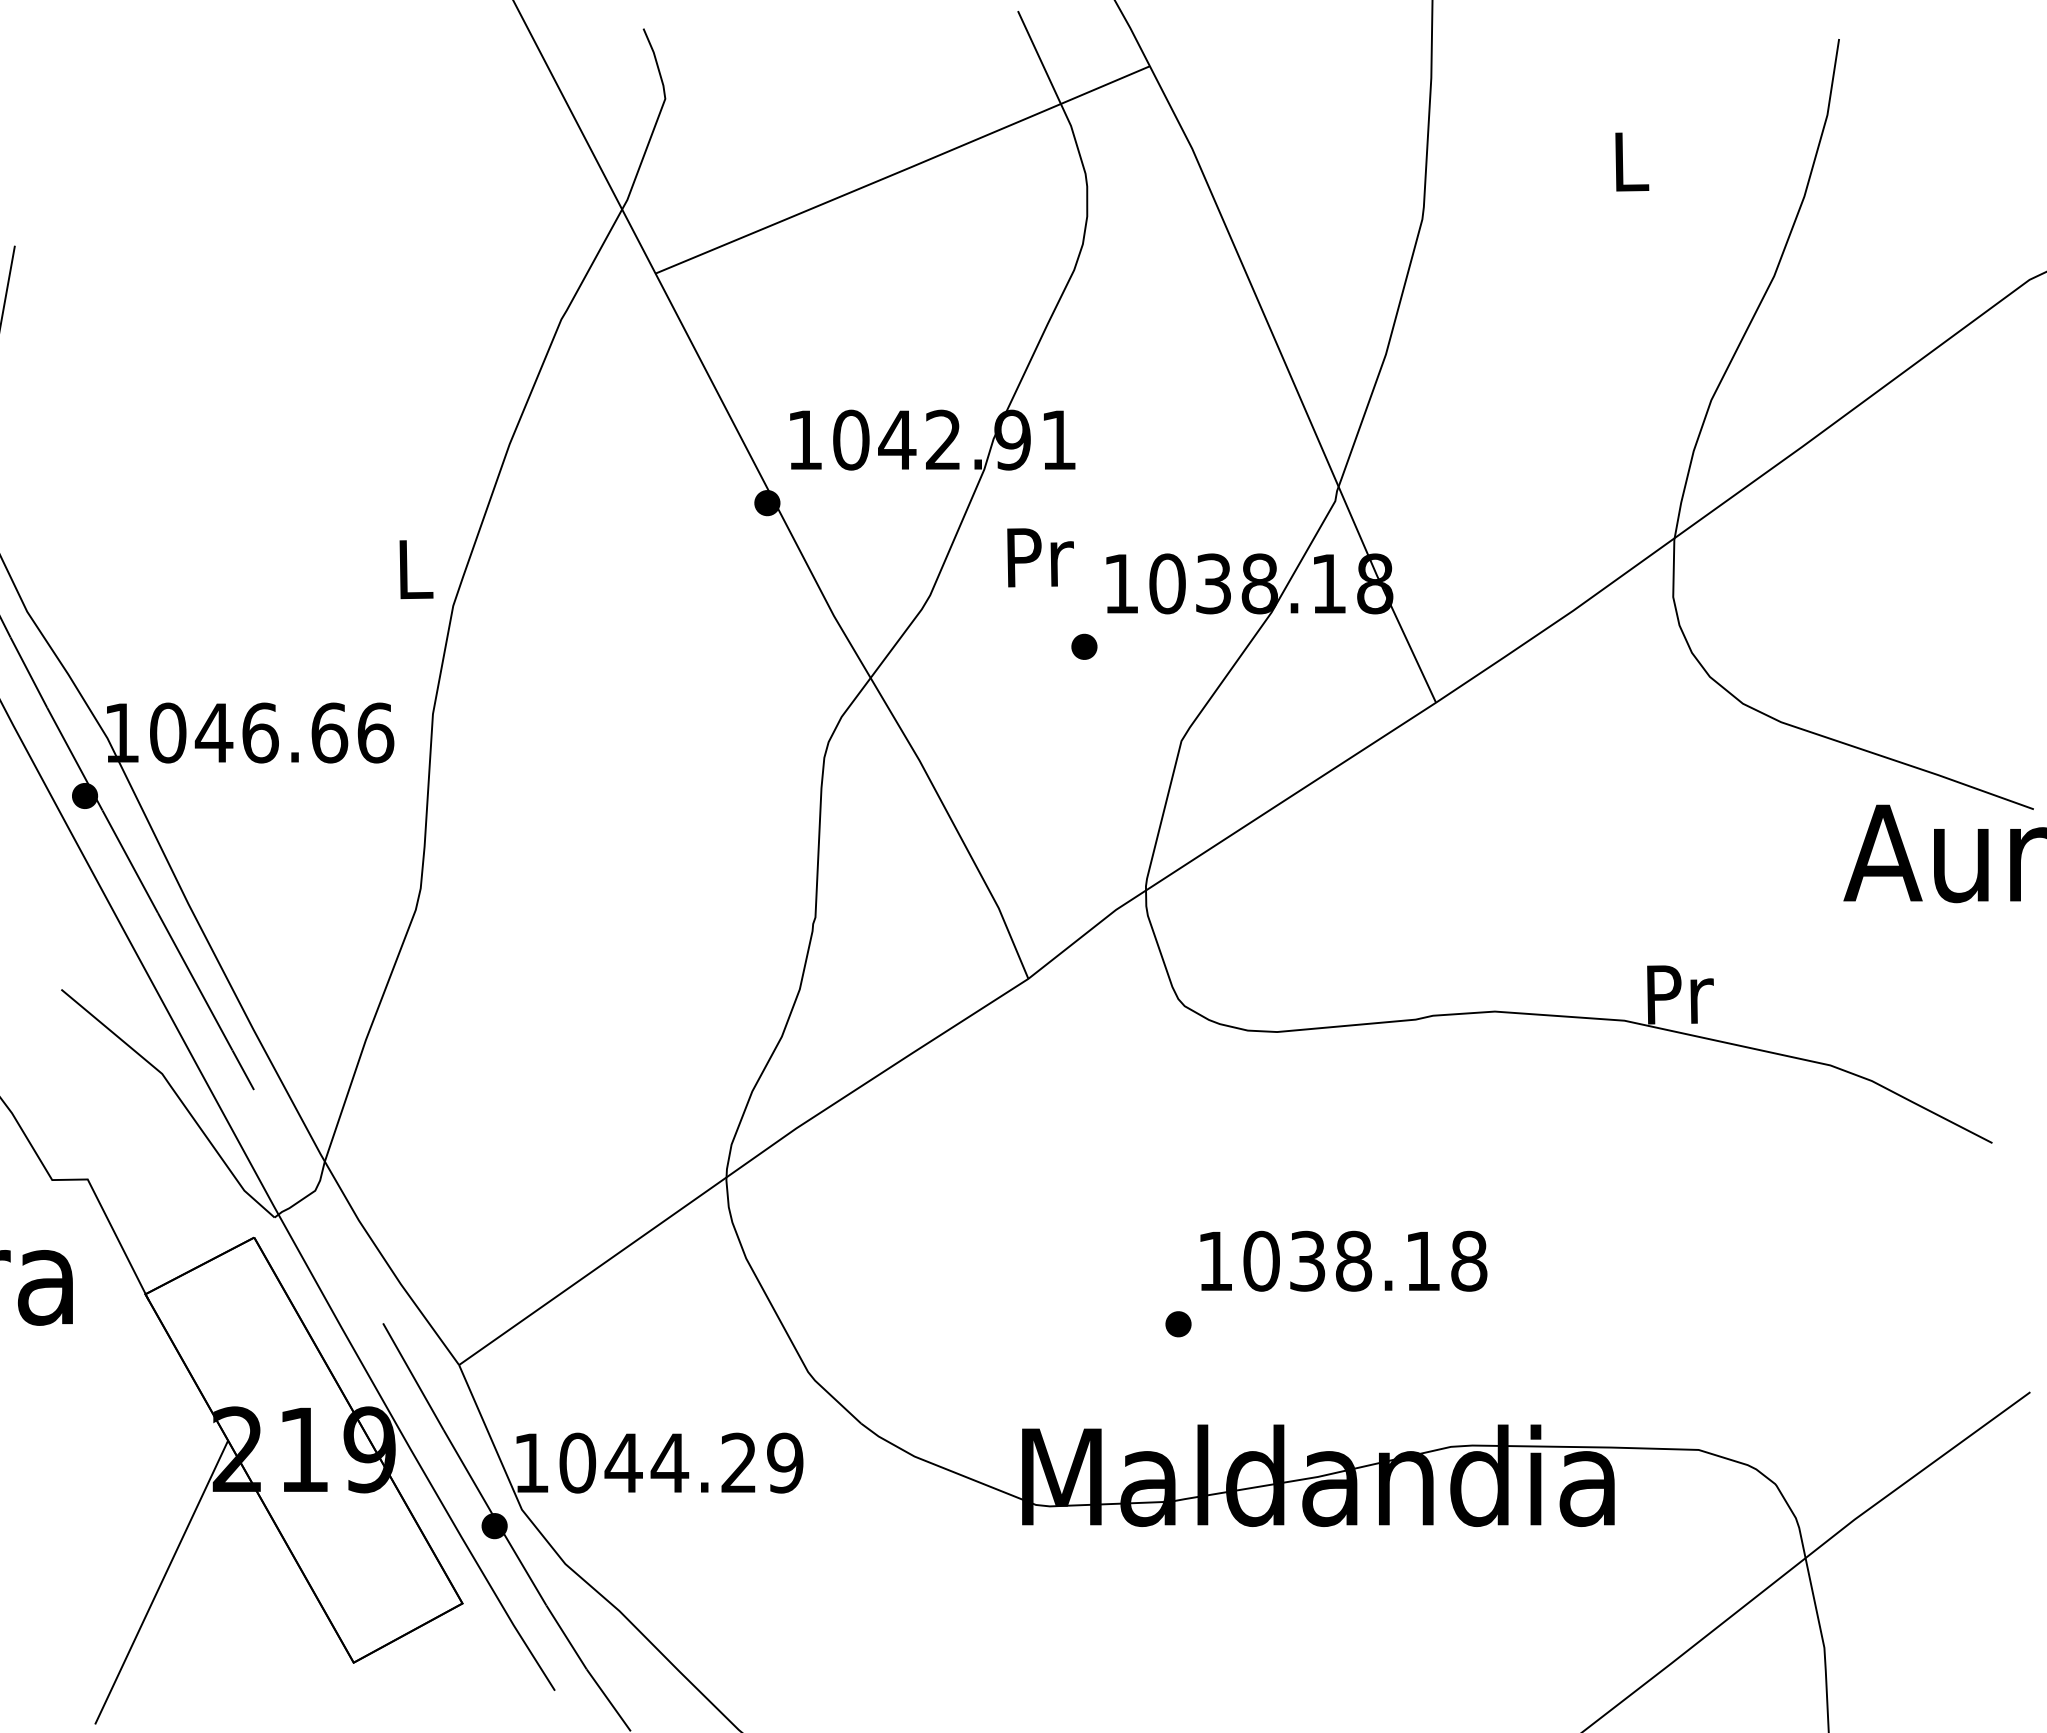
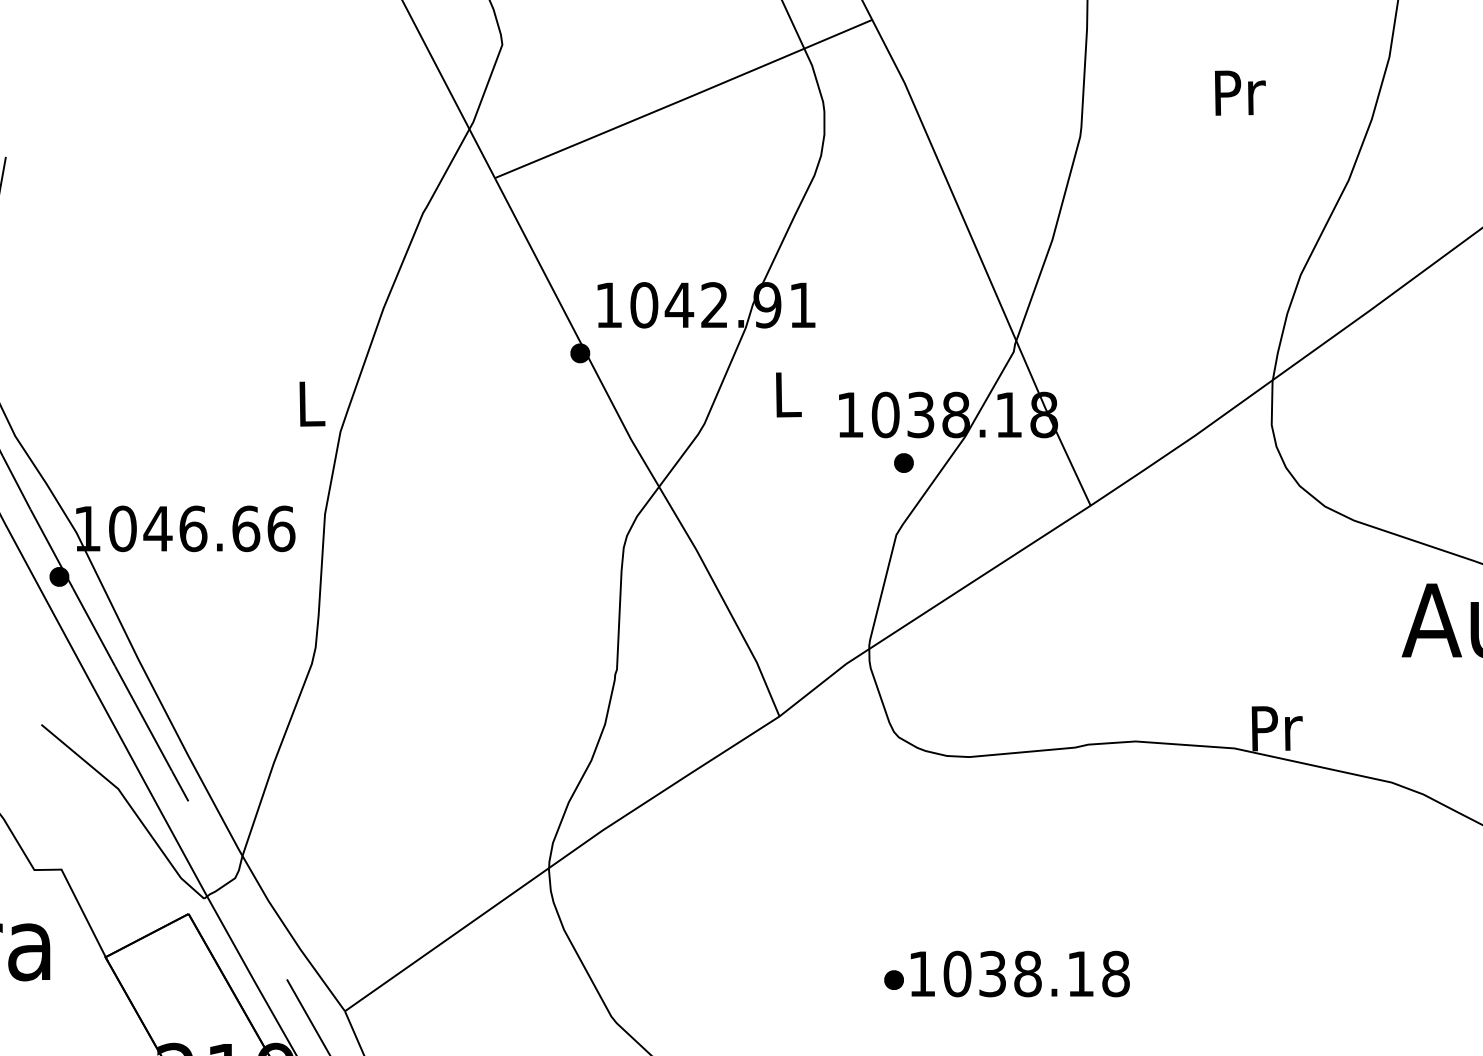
text: (1631, 161) -> (1239, 92), L -> Pr
text: (1040, 557) -> (788, 394), Pr -> L
part: (1084, 646) -> (904, 462), moved
text: (1343, 1260) -> (1020, 973), moved

